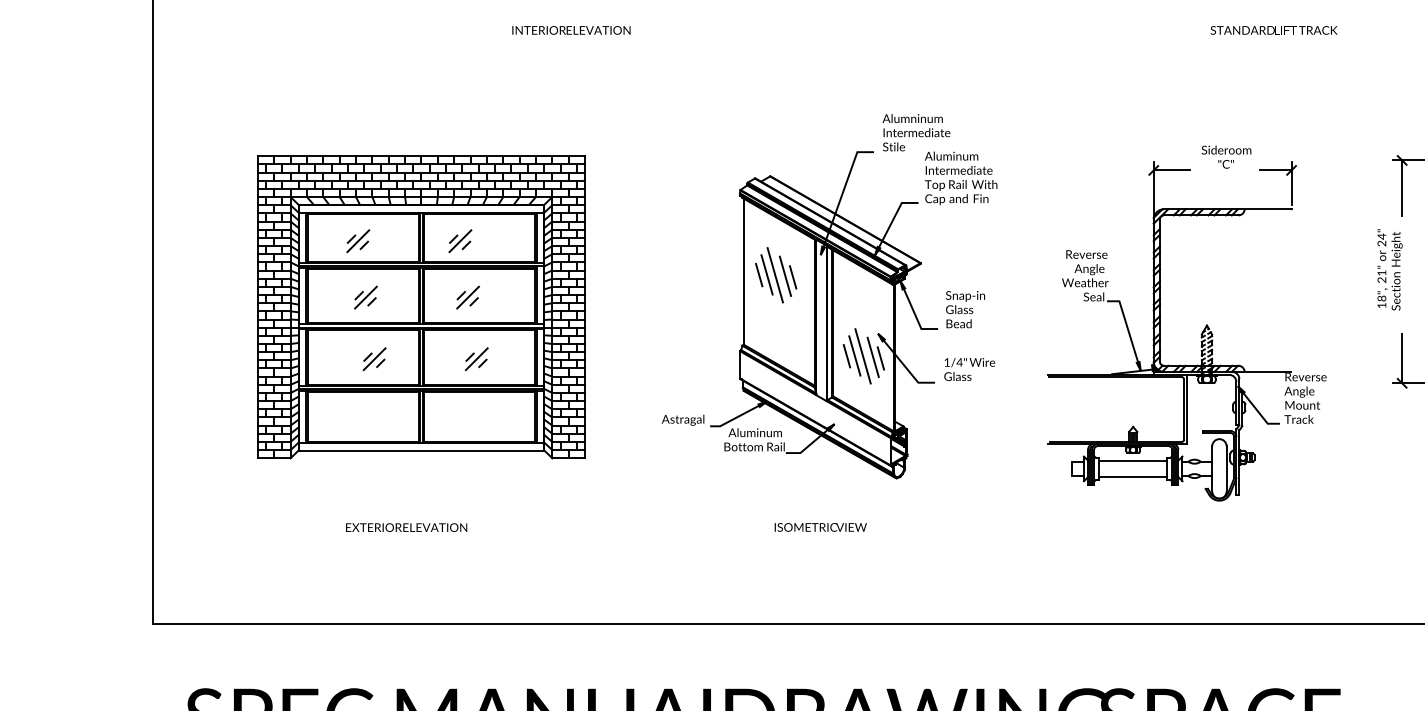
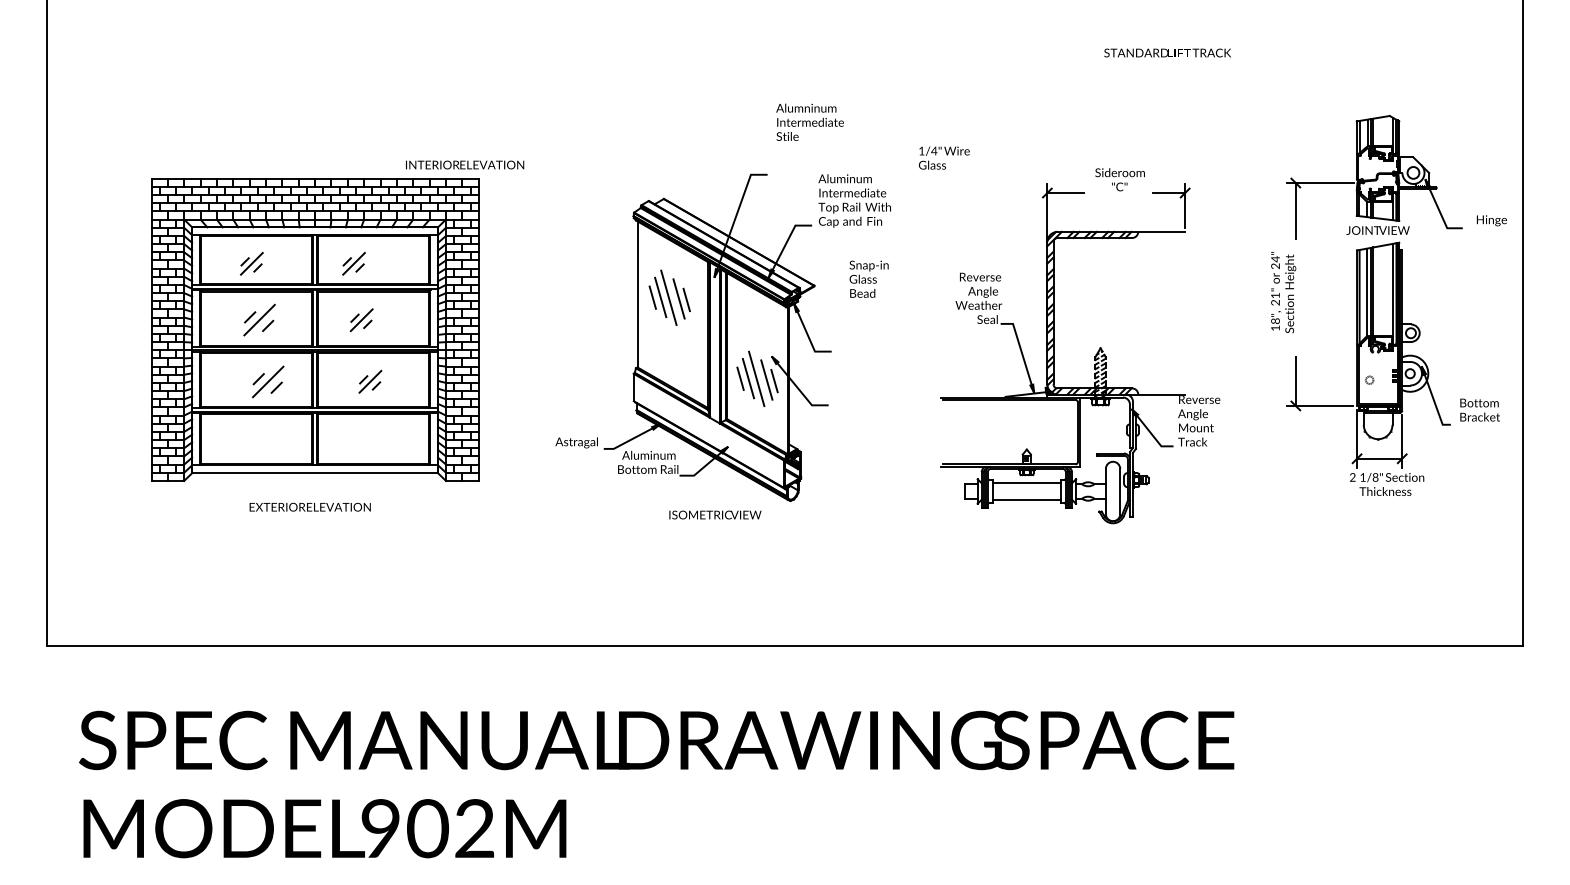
text: (571, 29) -> (465, 164), moved
text: (915, 131) -> (809, 121), moved
part: (365, 297) -> (259, 320), size x1.4
text: (964, 308) -> (868, 278), moved
part: (374, 358) -> (268, 381), size x1.4
text: (969, 368) -> (944, 157), moved
text: (405, 526) -> (309, 506), moved
text: (820, 526) -> (715, 514), moved

